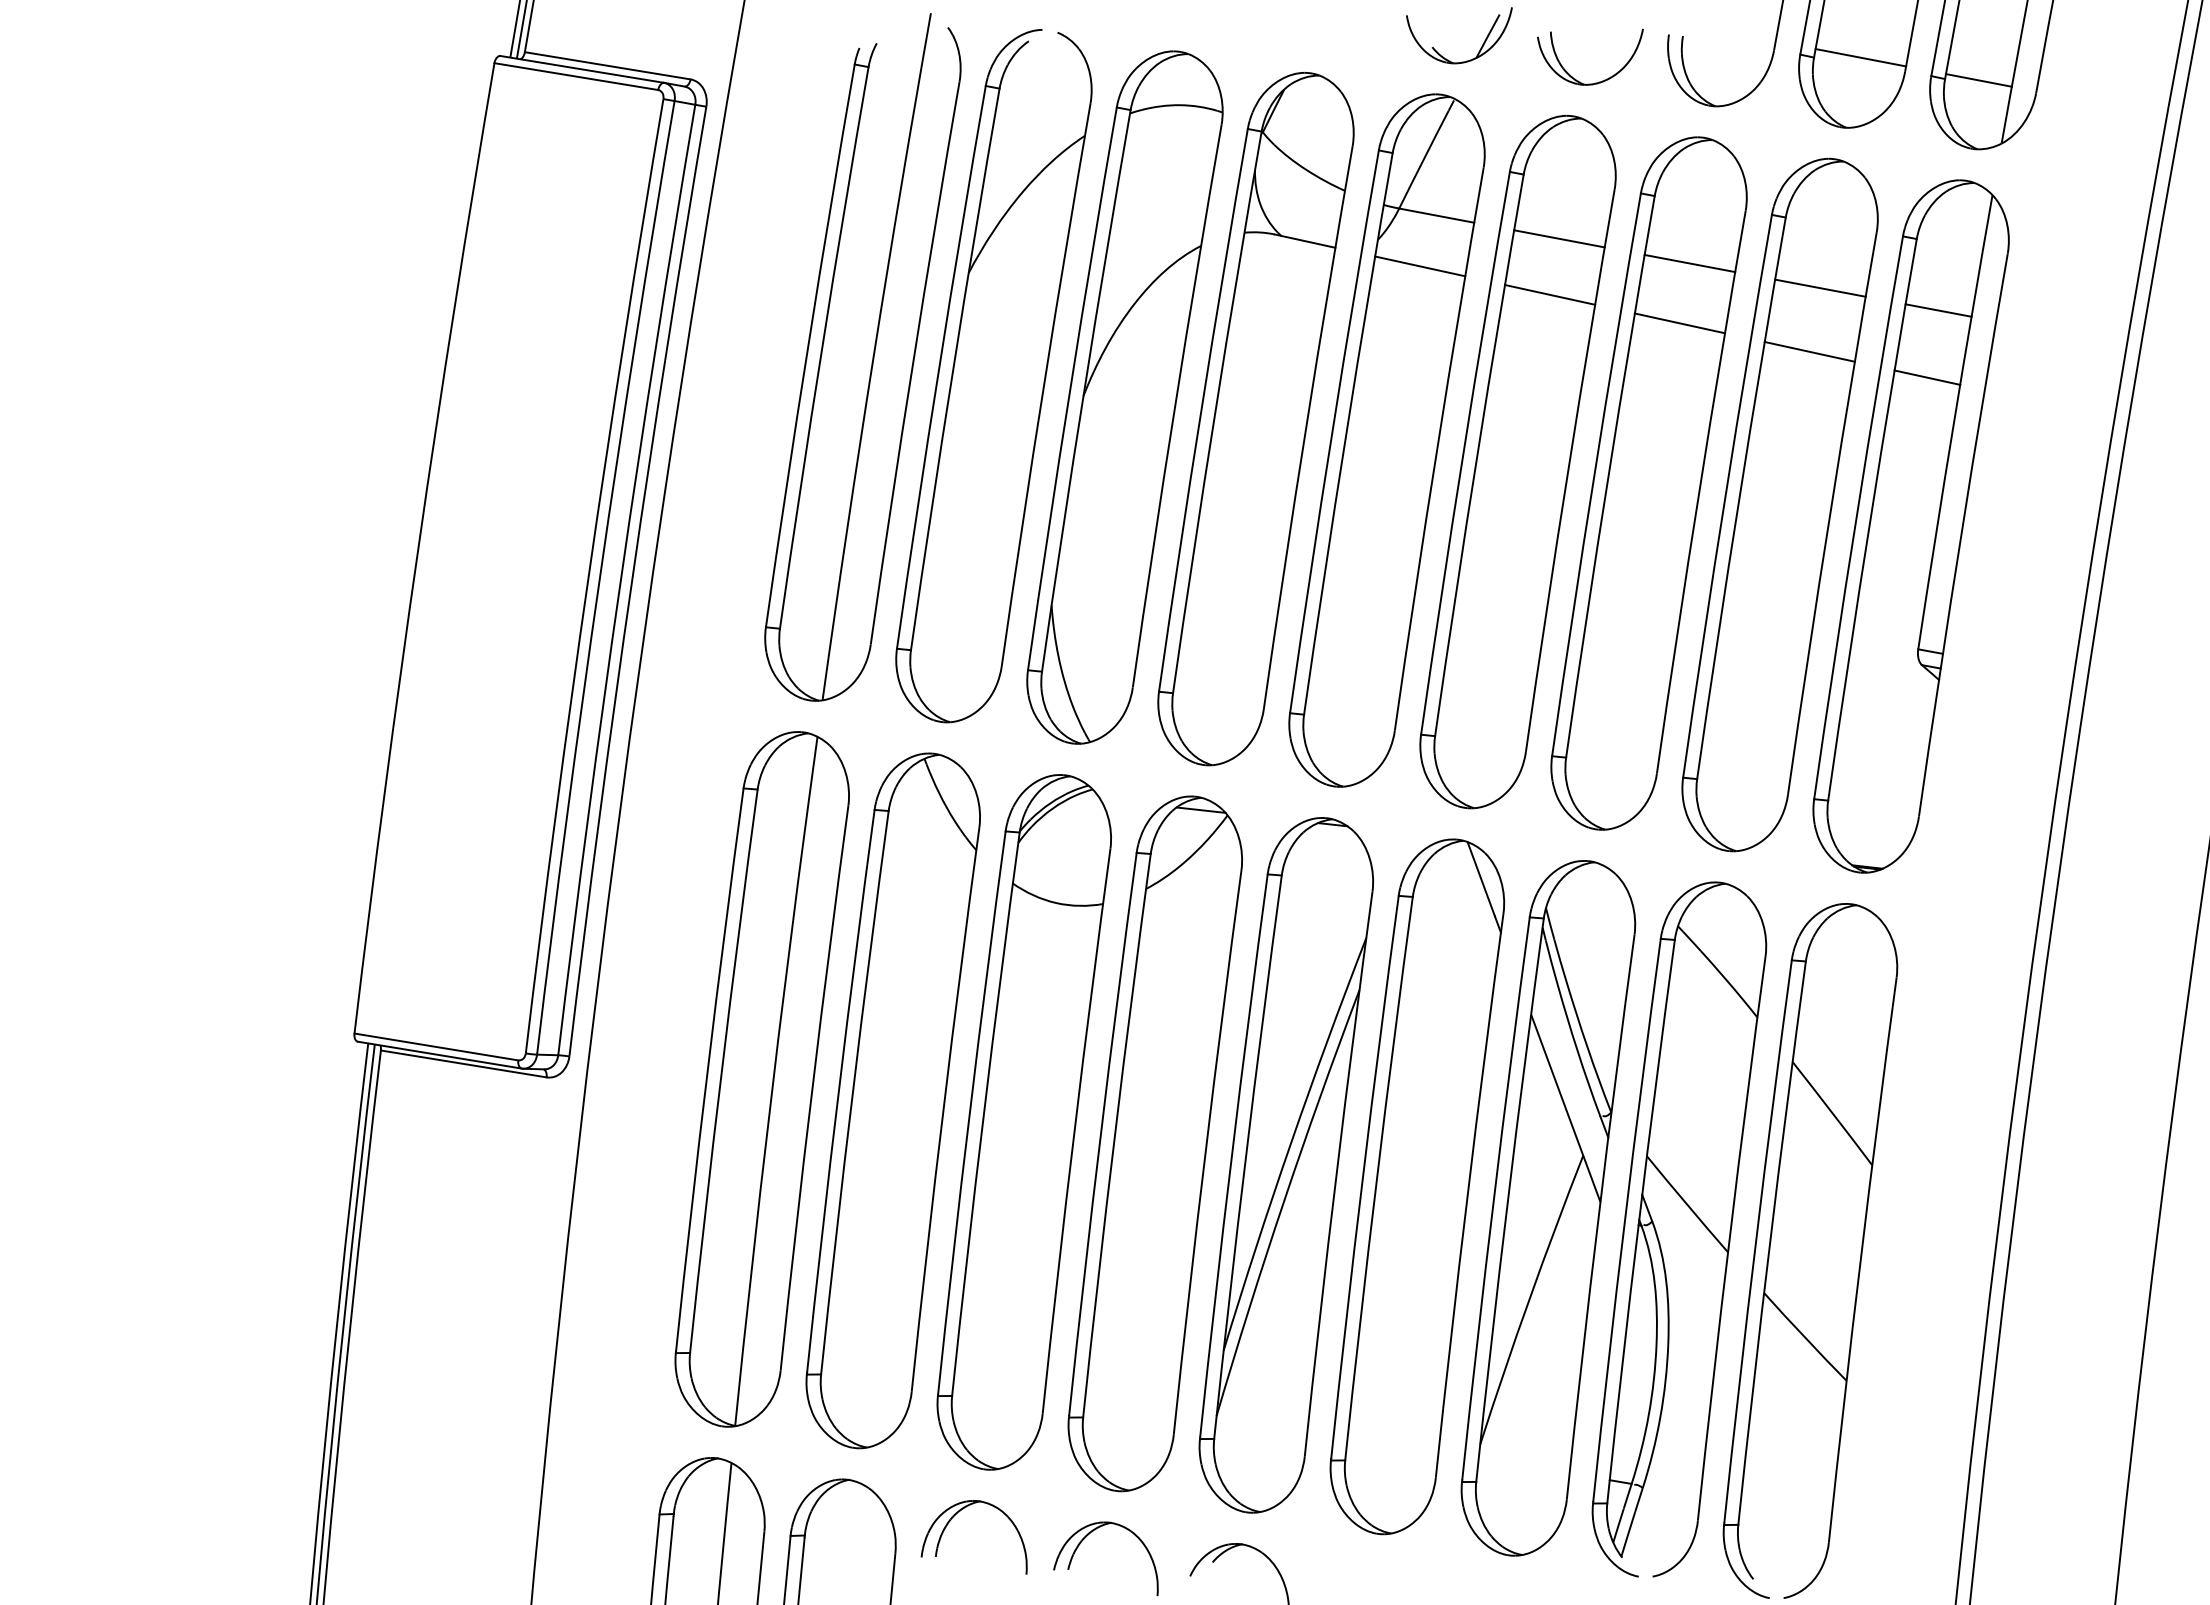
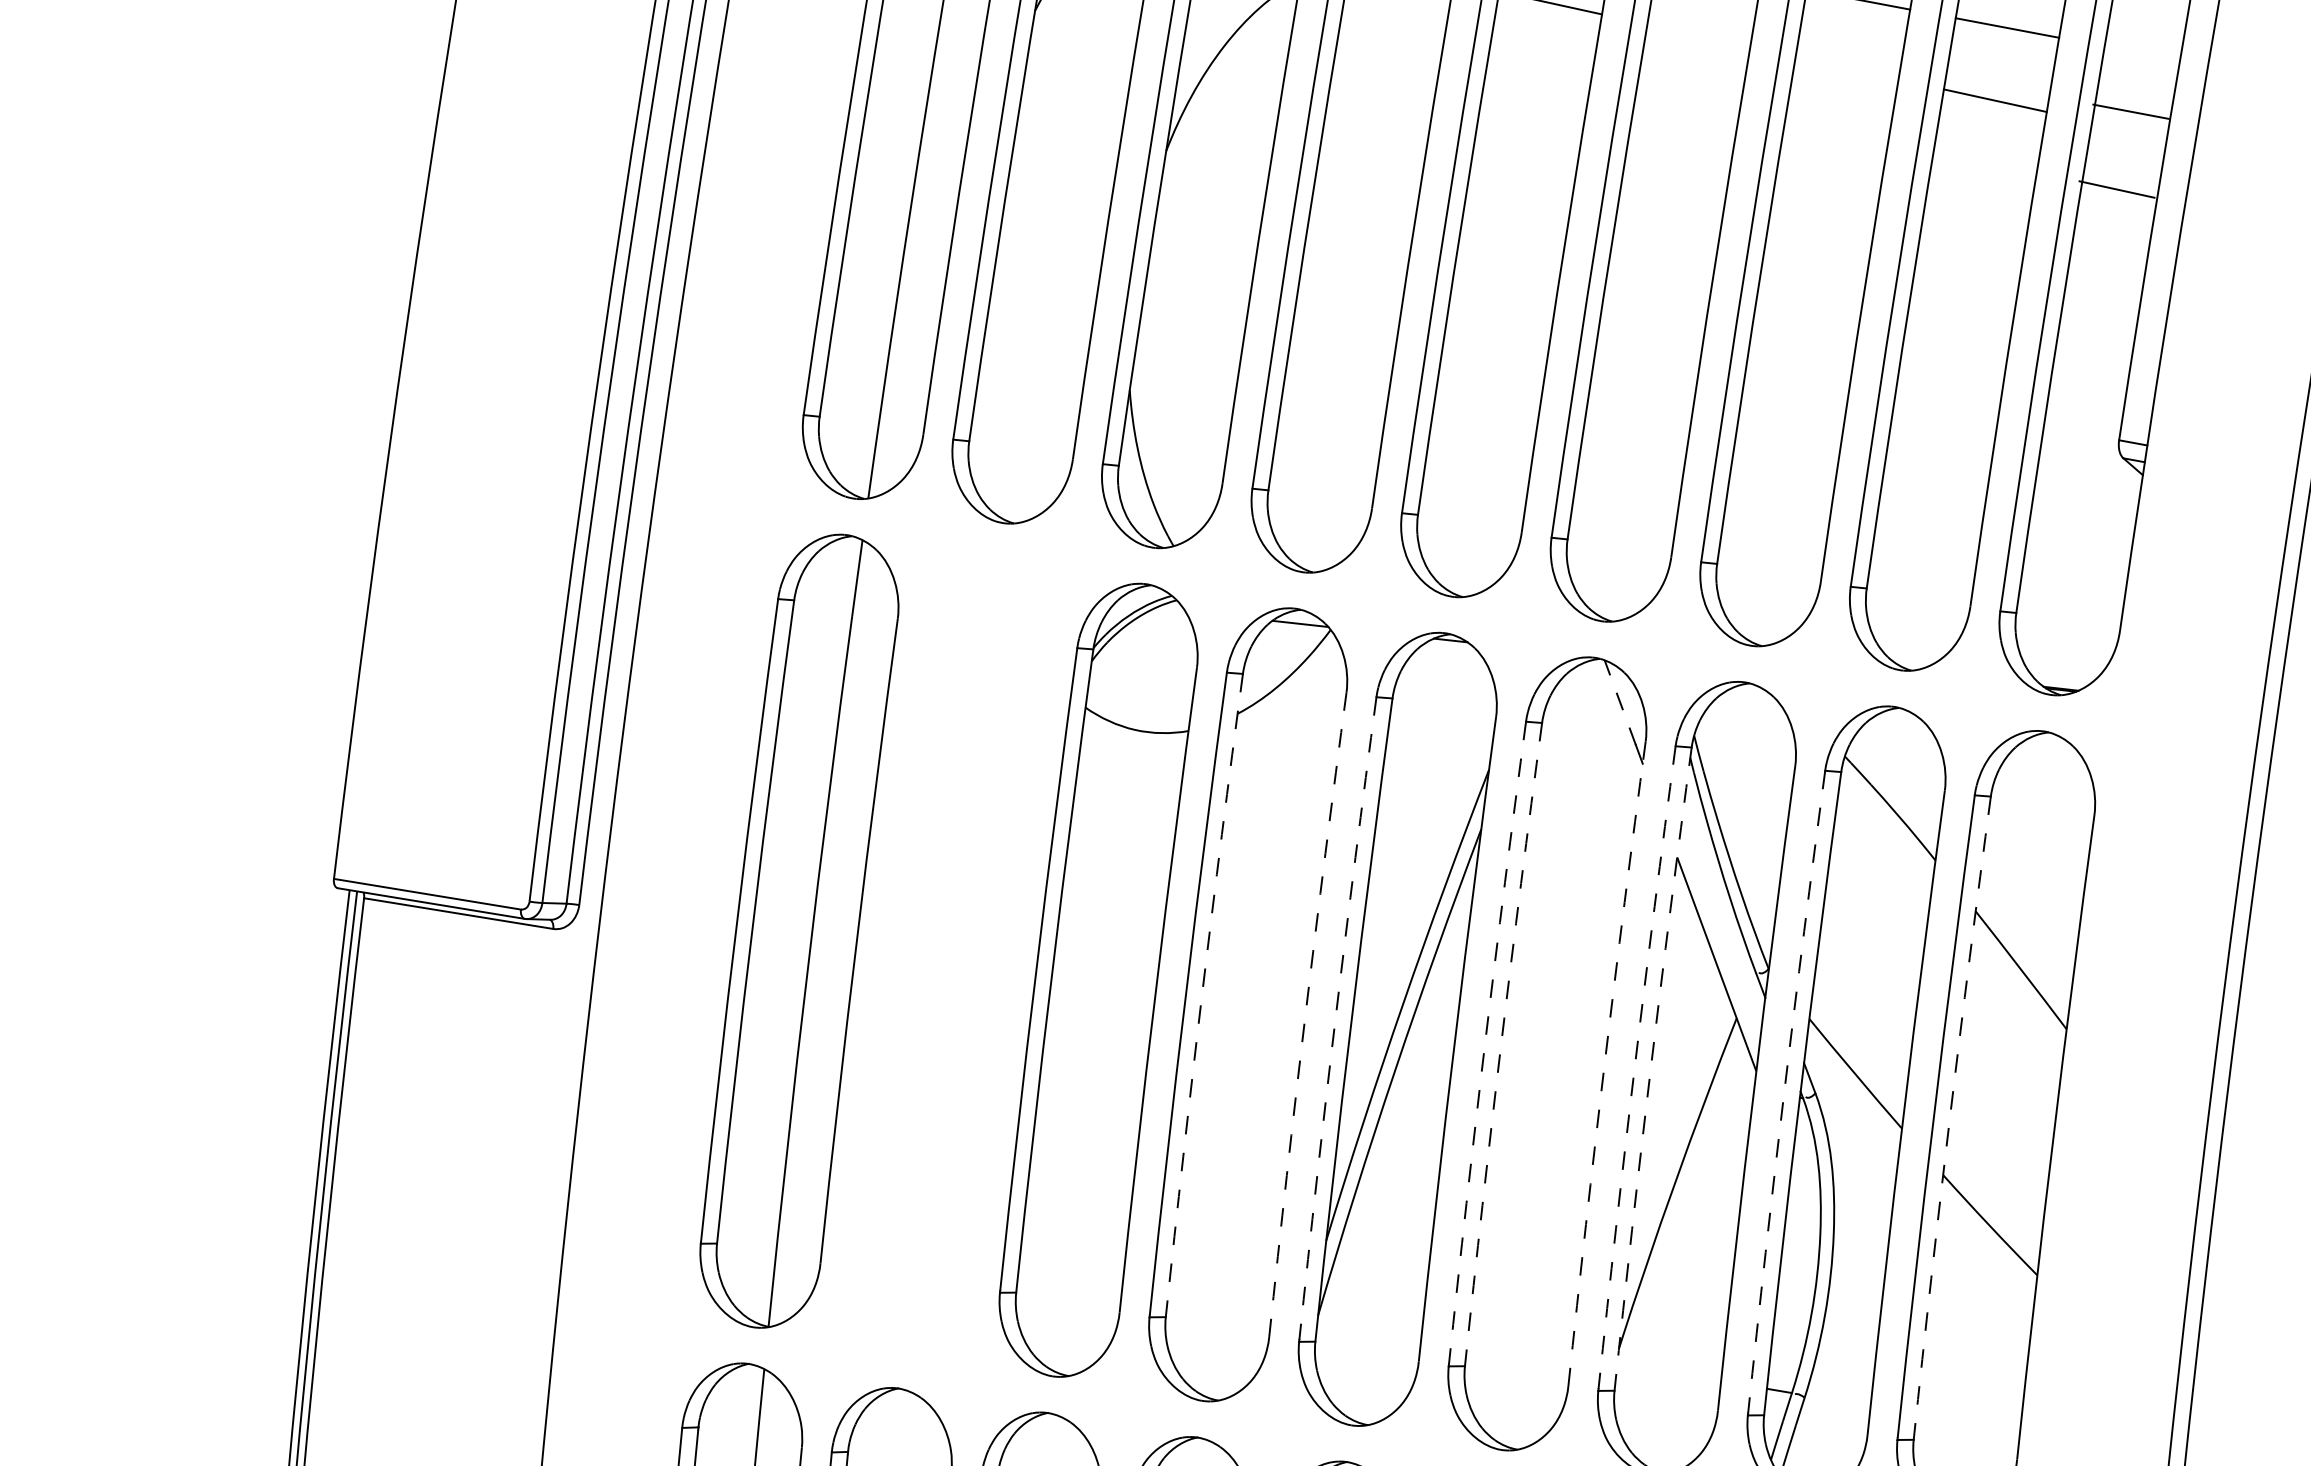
line: (1550, 294) -> (1699, 35), removed
line: (1938, 310) -> (2130, 111), moved
line: (1679, 323) -> (1846, 68), removed
line: (1927, 377) -> (2117, 189), moved
line: (1481, 879) -> (1620, 703), solid -> dashed
part: (892, 1100) -> (948, 955), removed
arc: (1114, 1135) -> (1201, 995), solid -> dashed
arc: (1205, 1152) -> (1305, 1014), solid -> dashed
arc: (1231, 1155) -> (1335, 1018), solid -> dashed
arc: (1362, 1177) -> (1484, 1043), solid -> dashed
arc: (1376, 1178) -> (1500, 1044), solid -> dashed
arc: (1467, 1195) -> (1604, 1063), solid -> dashed
arc: (1493, 1198) -> (1634, 1067), solid -> dashed
arc: (1508, 1199) -> (1651, 1068), solid -> dashed
arc: (1624, 1220) -> (1783, 1092), solid -> dashed
arc: (1770, 1242) -> (1950, 1117), solid -> dashed

